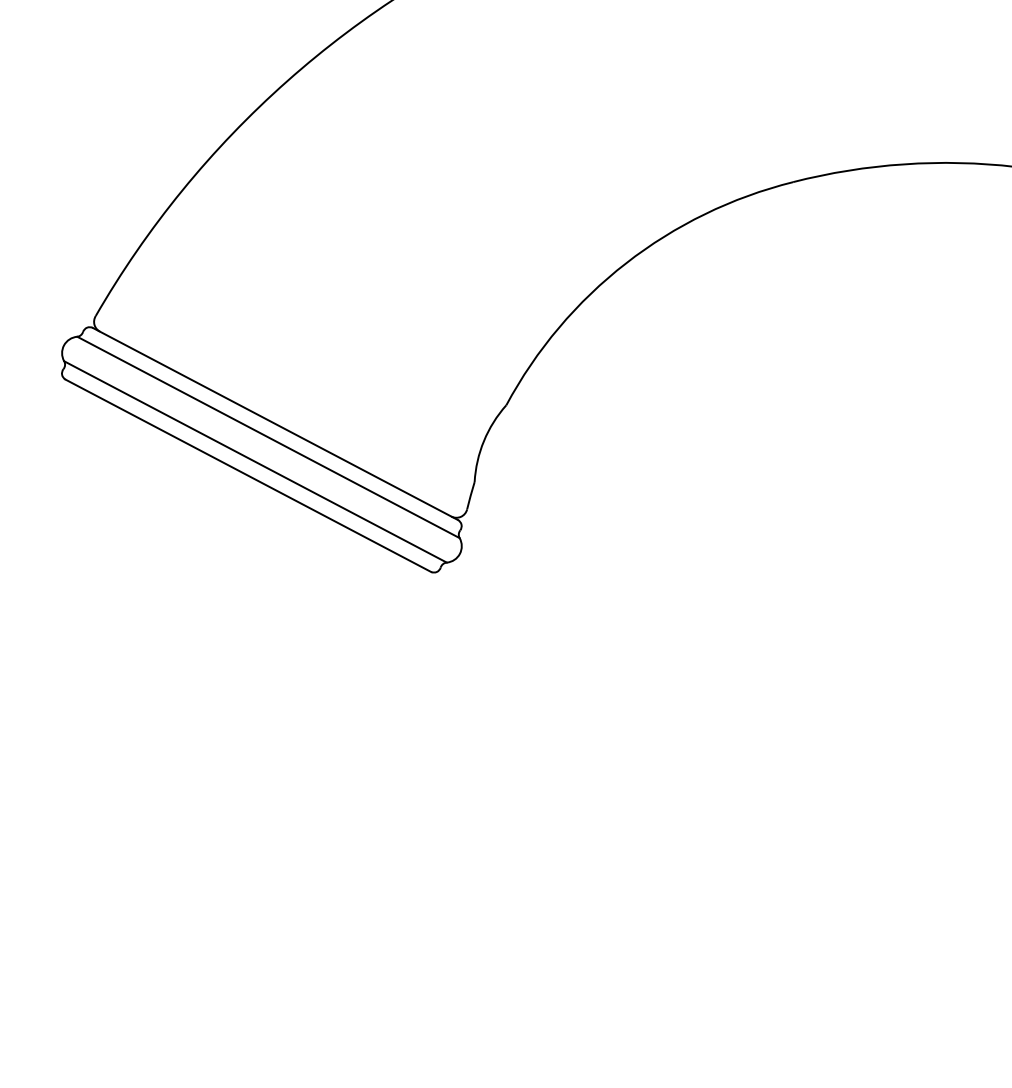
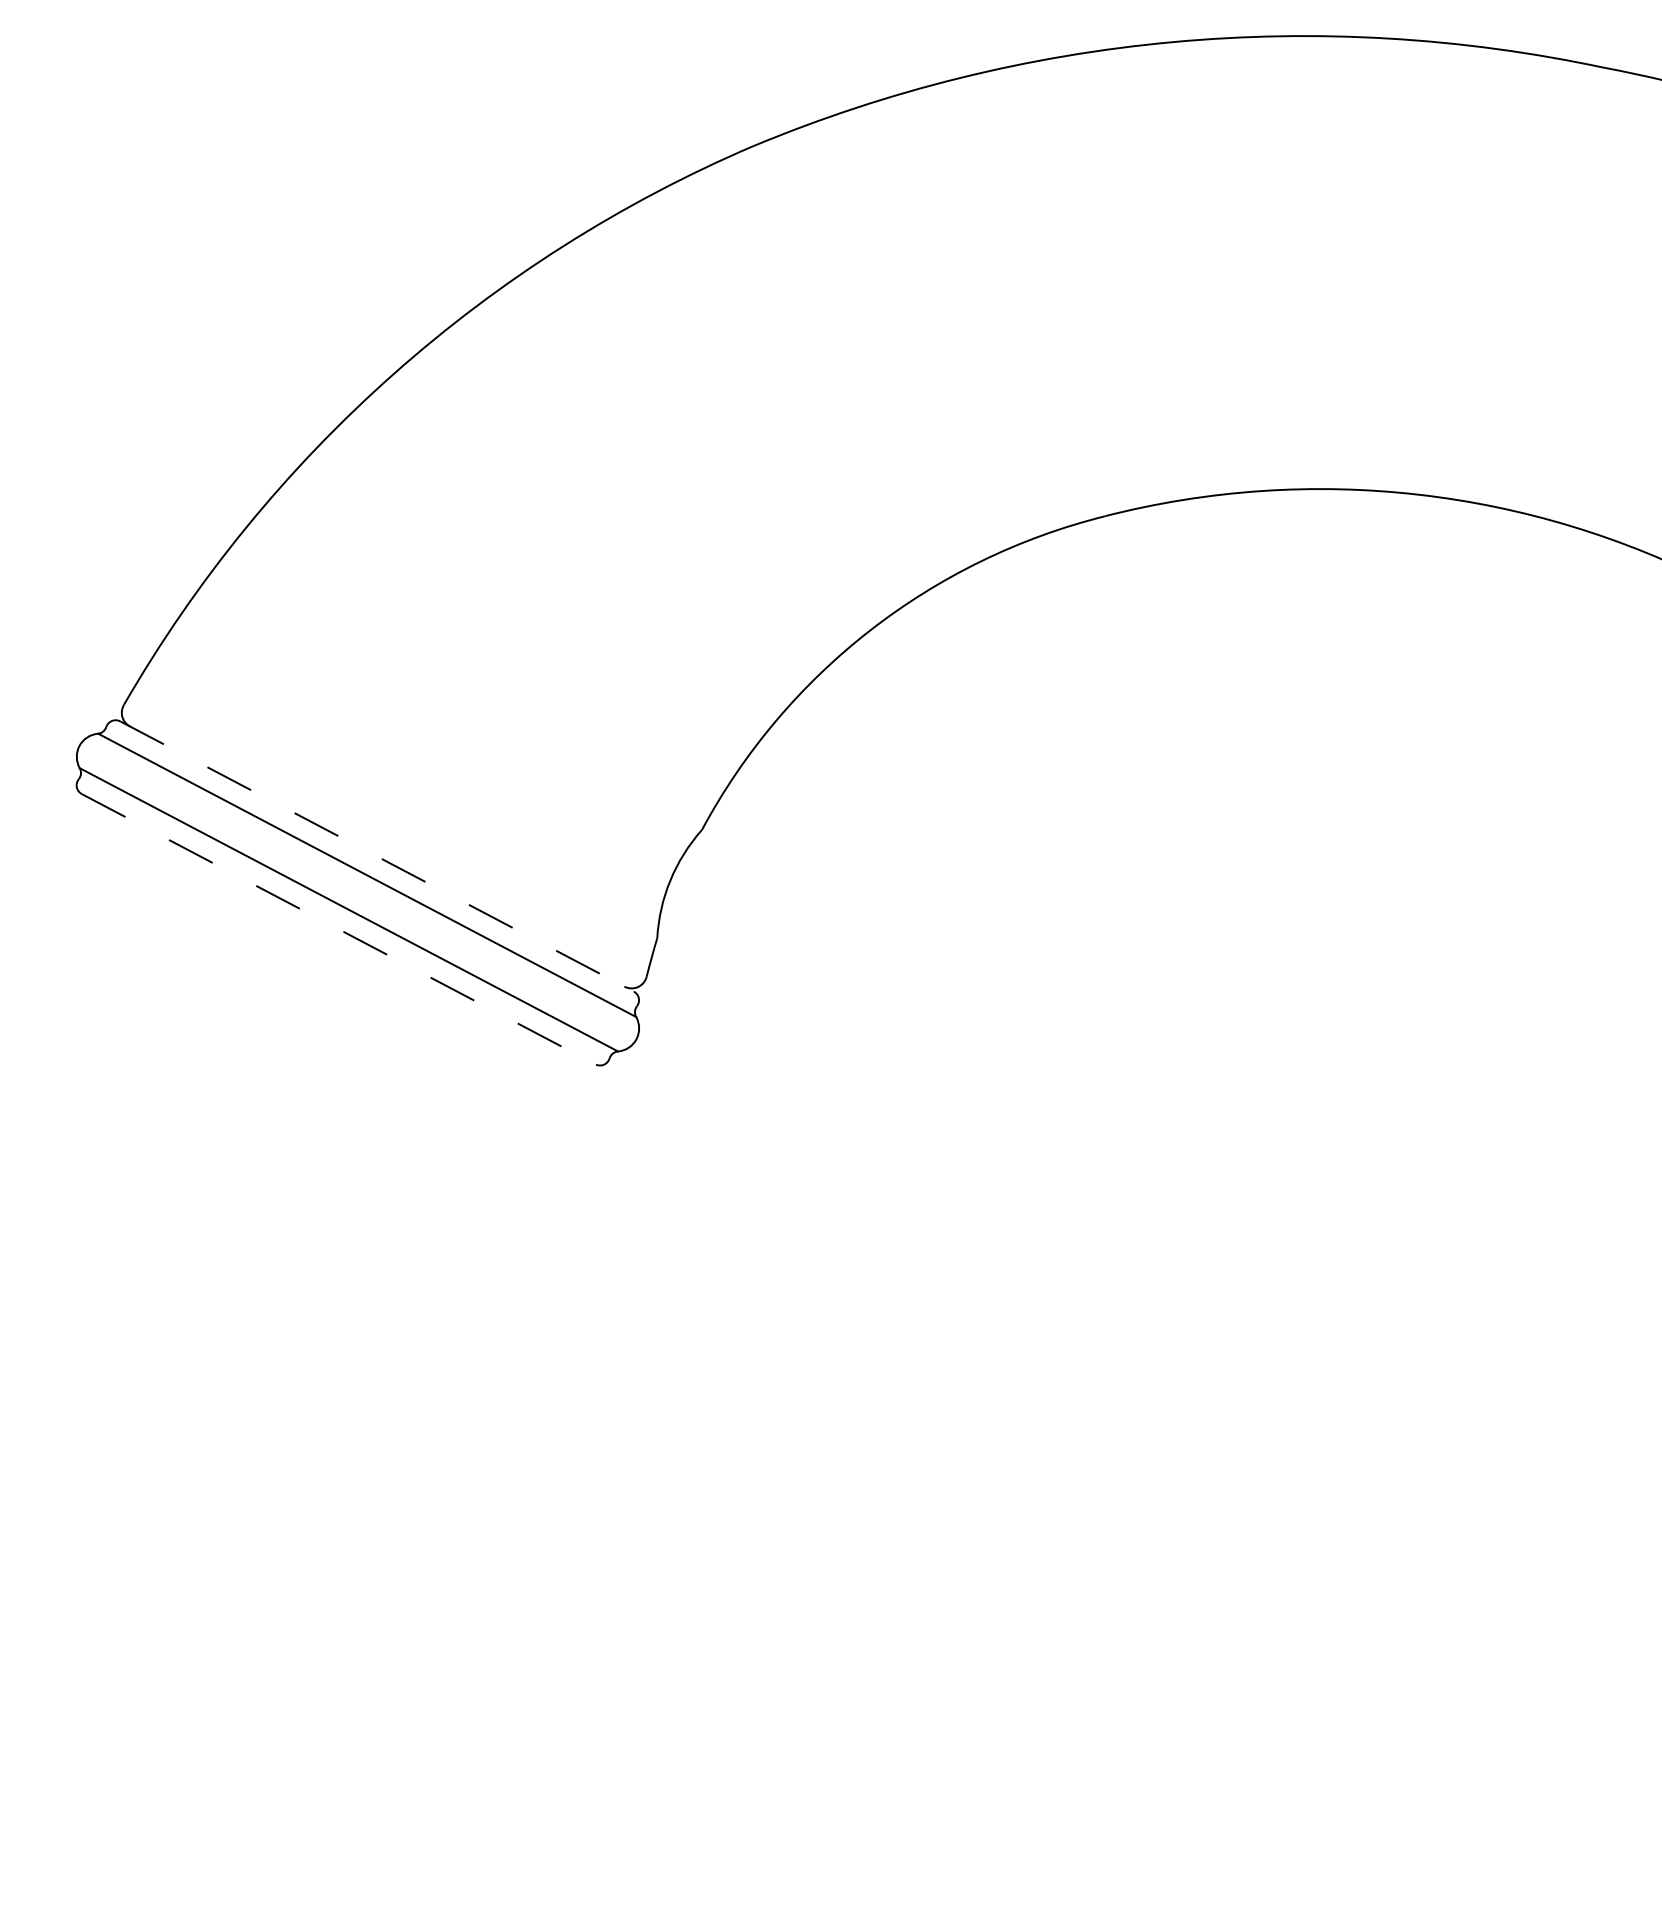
line: (275, 424) -> (377, 856), solid -> dashed
line: (248, 475) -> (339, 929), solid -> dashed

